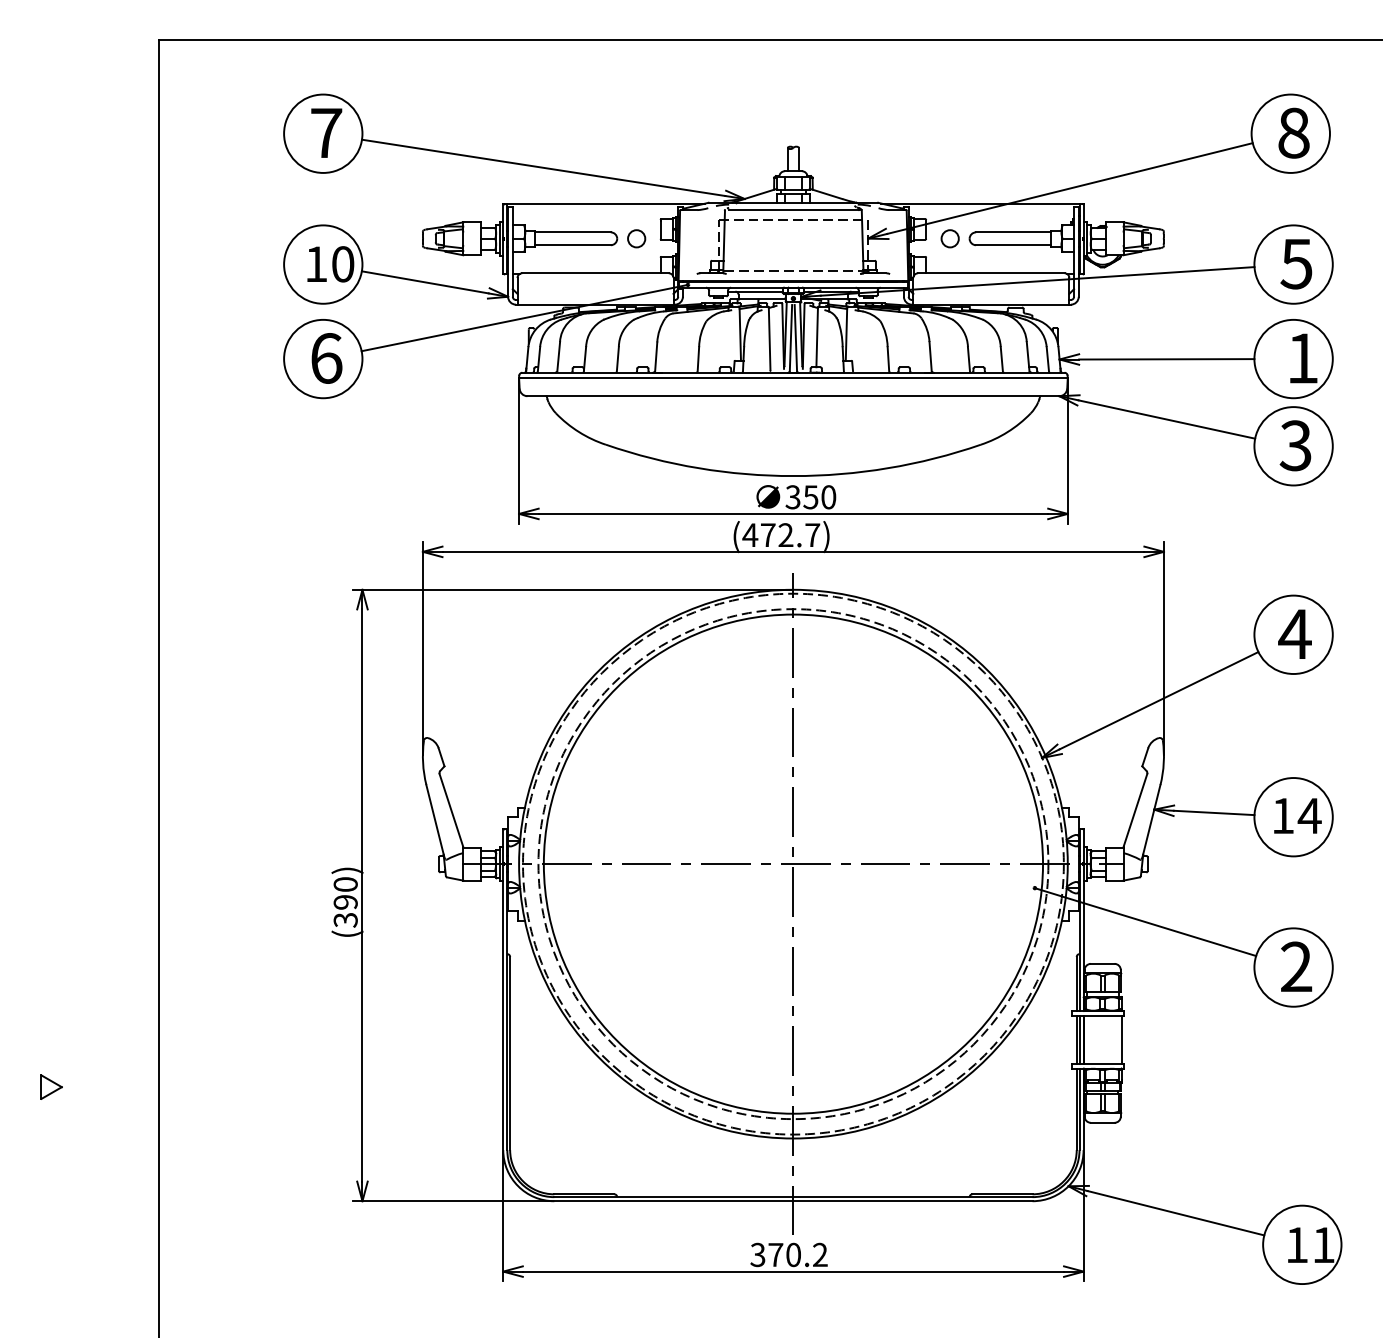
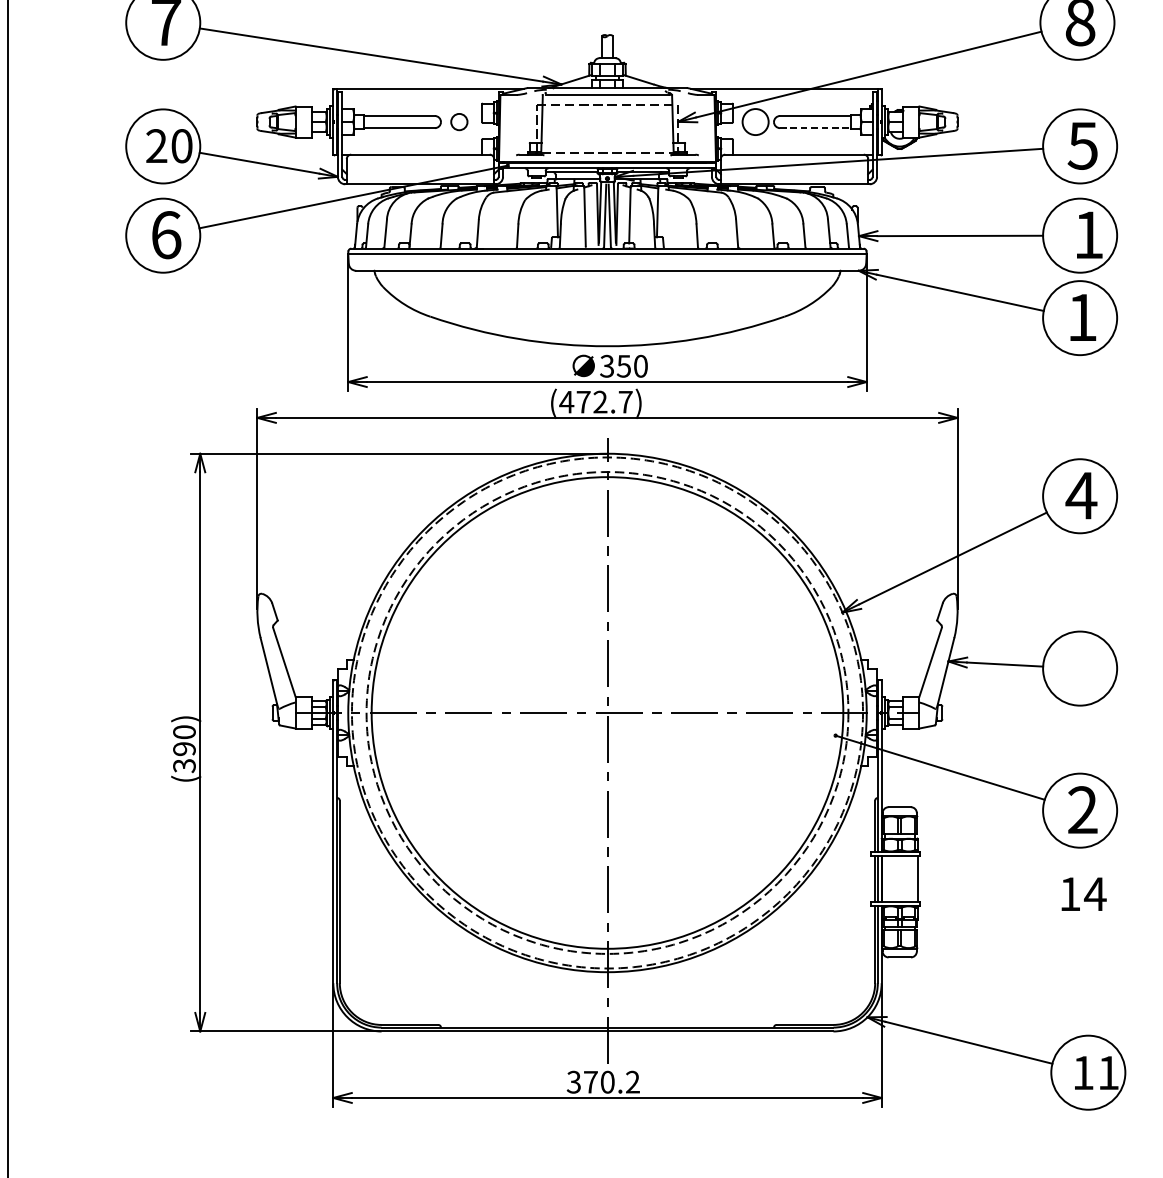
circle: (949, 238) -> (754, 121), size x1.6
line: (1013, 245) -> (815, 128), solid -> dashed
text: (316, 263) -> (156, 145), 10 -> 20
text: (1295, 445) -> (1081, 317), 3 -> 1
text: (1297, 815) -> (1083, 893), moved

